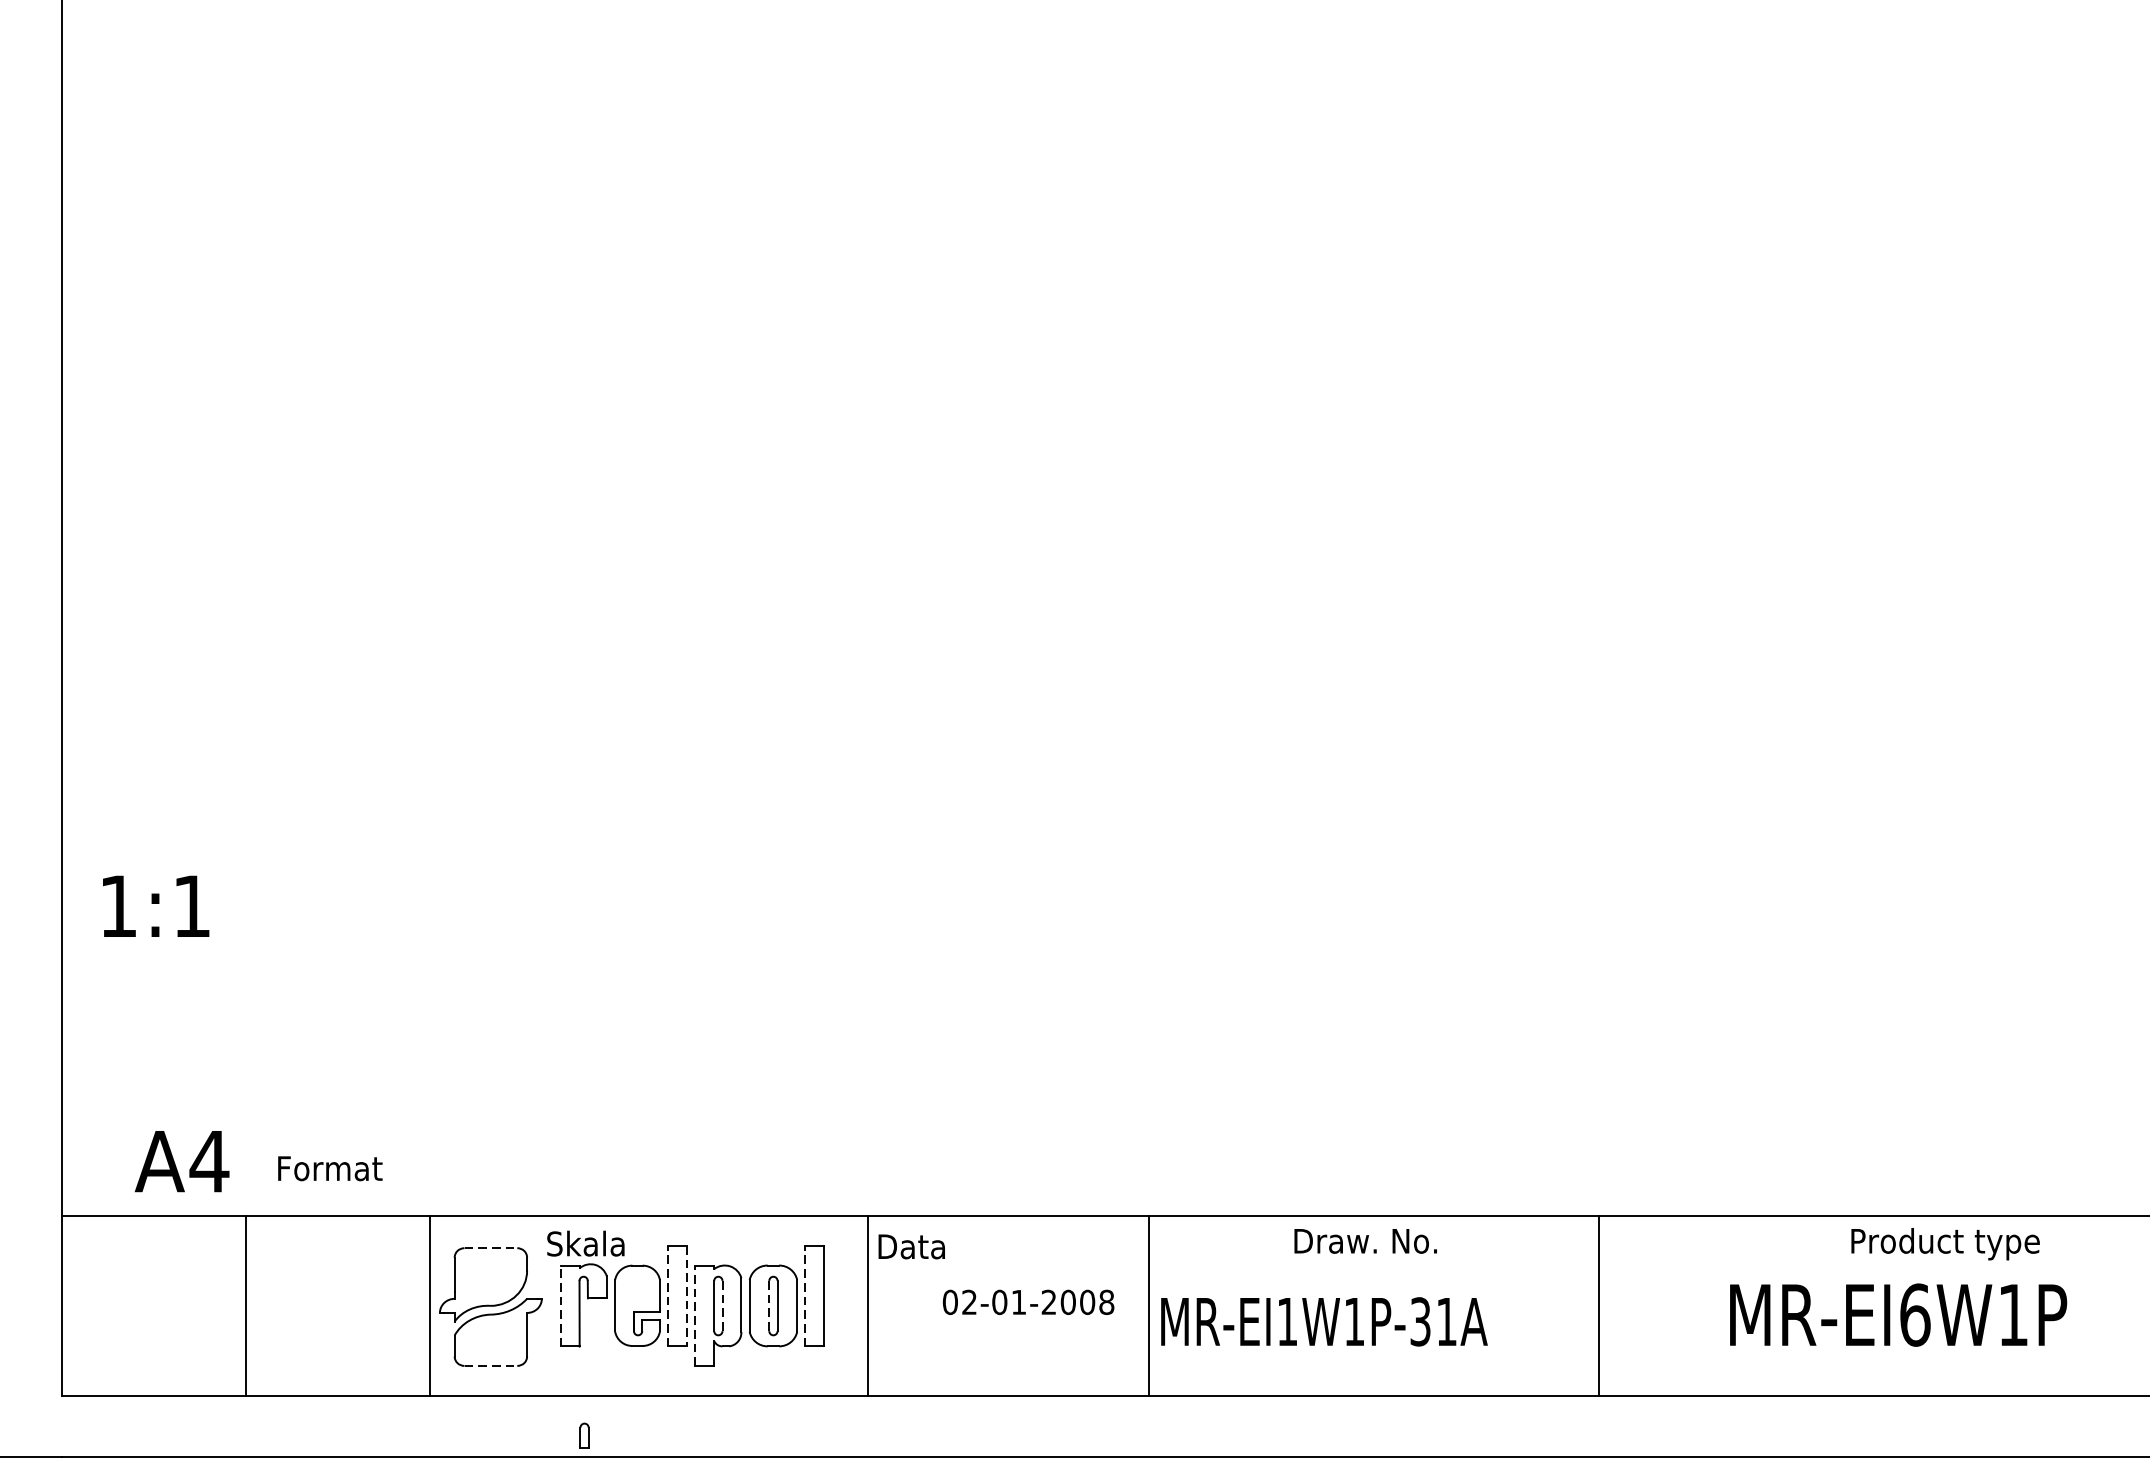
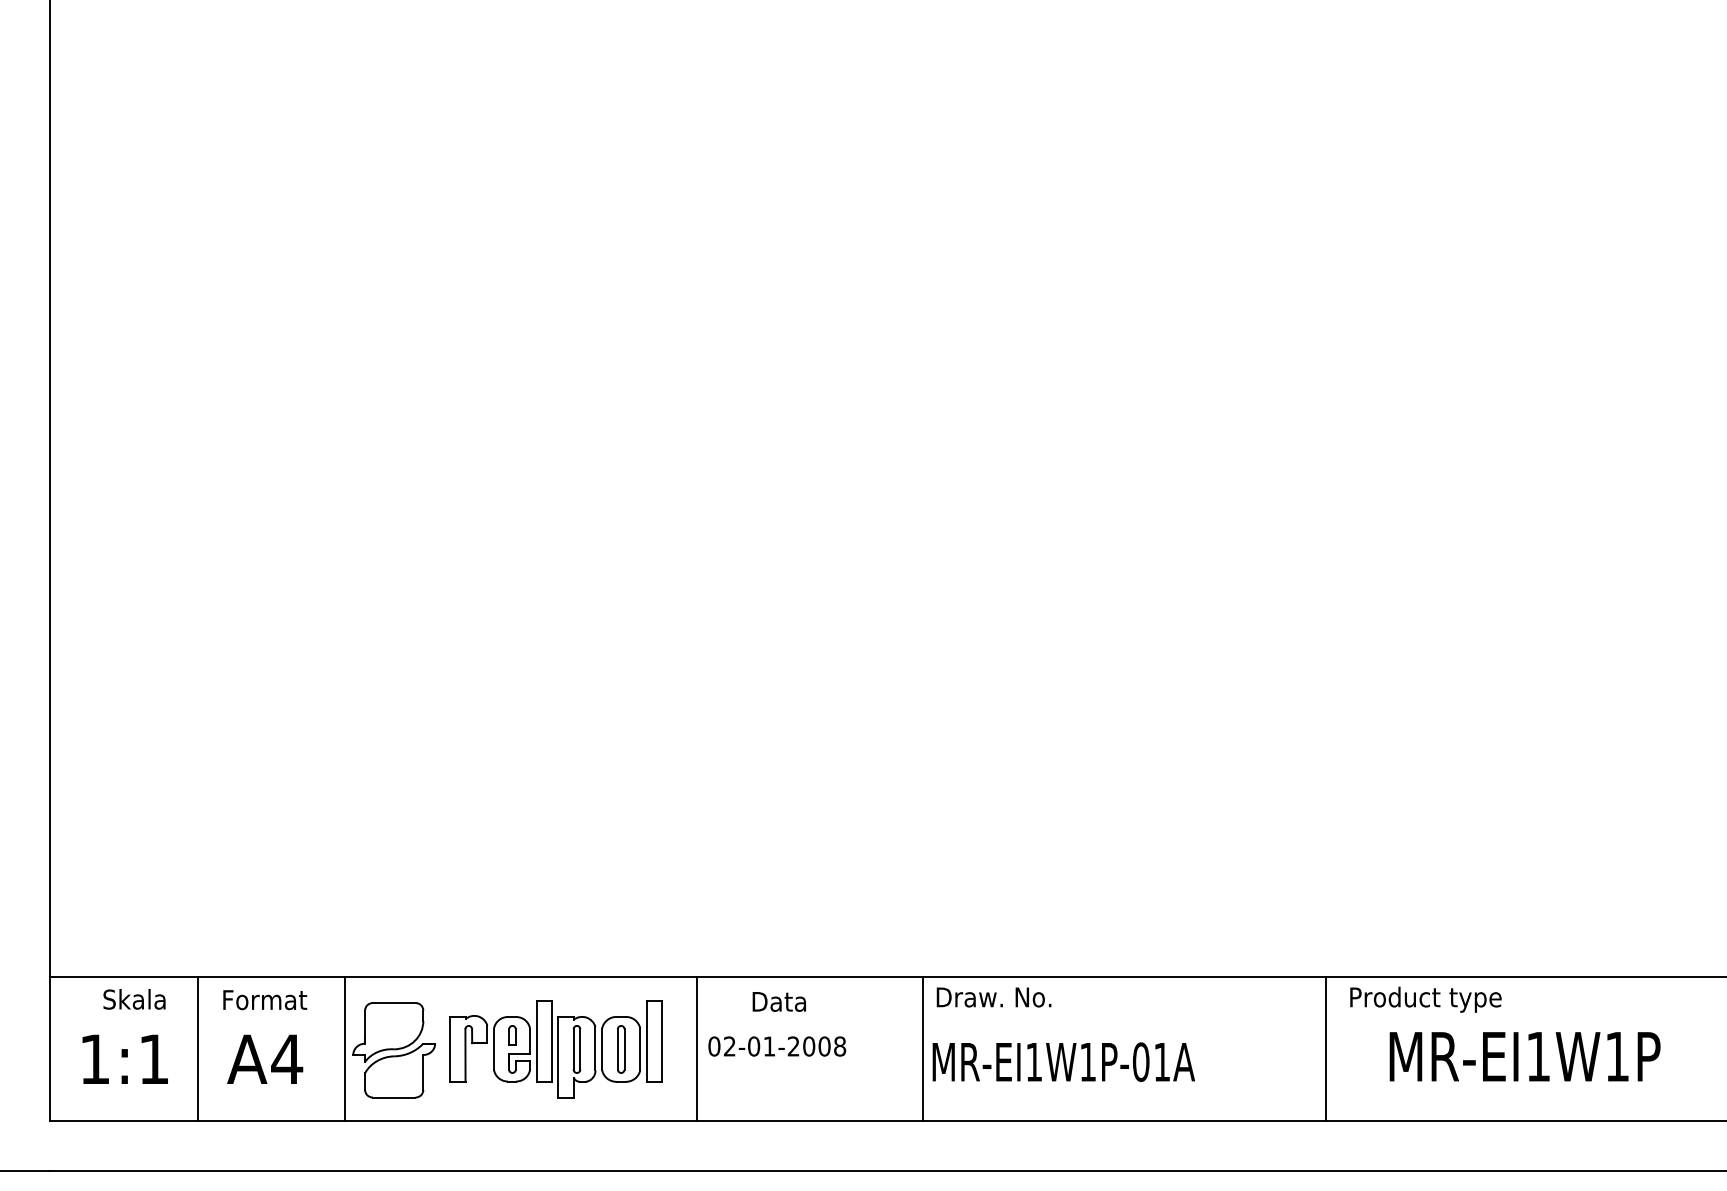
text: (155, 905) -> (124, 1058), moved
text: (182, 1160) -> (265, 1058), moved
text: (330, 1169) -> (265, 1000), moved
text: (1365, 1241) -> (993, 997), moved
text: (585, 1243) -> (134, 999), moved
text: (1945, 1243) -> (1425, 999), moved
text: (910, 1246) -> (778, 1001), moved
line: (491, 1247) -> (394, 1002), dashed -> solid
line: (667, 1296) -> (536, 1041), dashed -> solid
line: (804, 1296) -> (646, 1041), dashed -> solid
line: (687, 1297) -> (552, 1042), dashed -> solid
text: (1028, 1302) -> (777, 1046), moved
line: (560, 1304) -> (450, 1048), dashed -> solid
line: (1599, 1304) -> (1326, 1048), moved
line: (722, 1306) -> (580, 1049), dashed -> solid
line: (768, 1306) -> (617, 1049), dashed -> solid
line: (695, 1314) -> (558, 1056), dashed -> solid
text: (1915, 1314) -> (1538, 1056), MR-EI6W1P -> MR-EI1W1P
text: (1419, 1321) -> (1140, 1061), MR-EI1W1P-31A -> MR-EI1W1P-01A
line: (491, 1365) -> (394, 1097), dashed -> solid
part: (584, 1435) -> (512, 1035), moved

